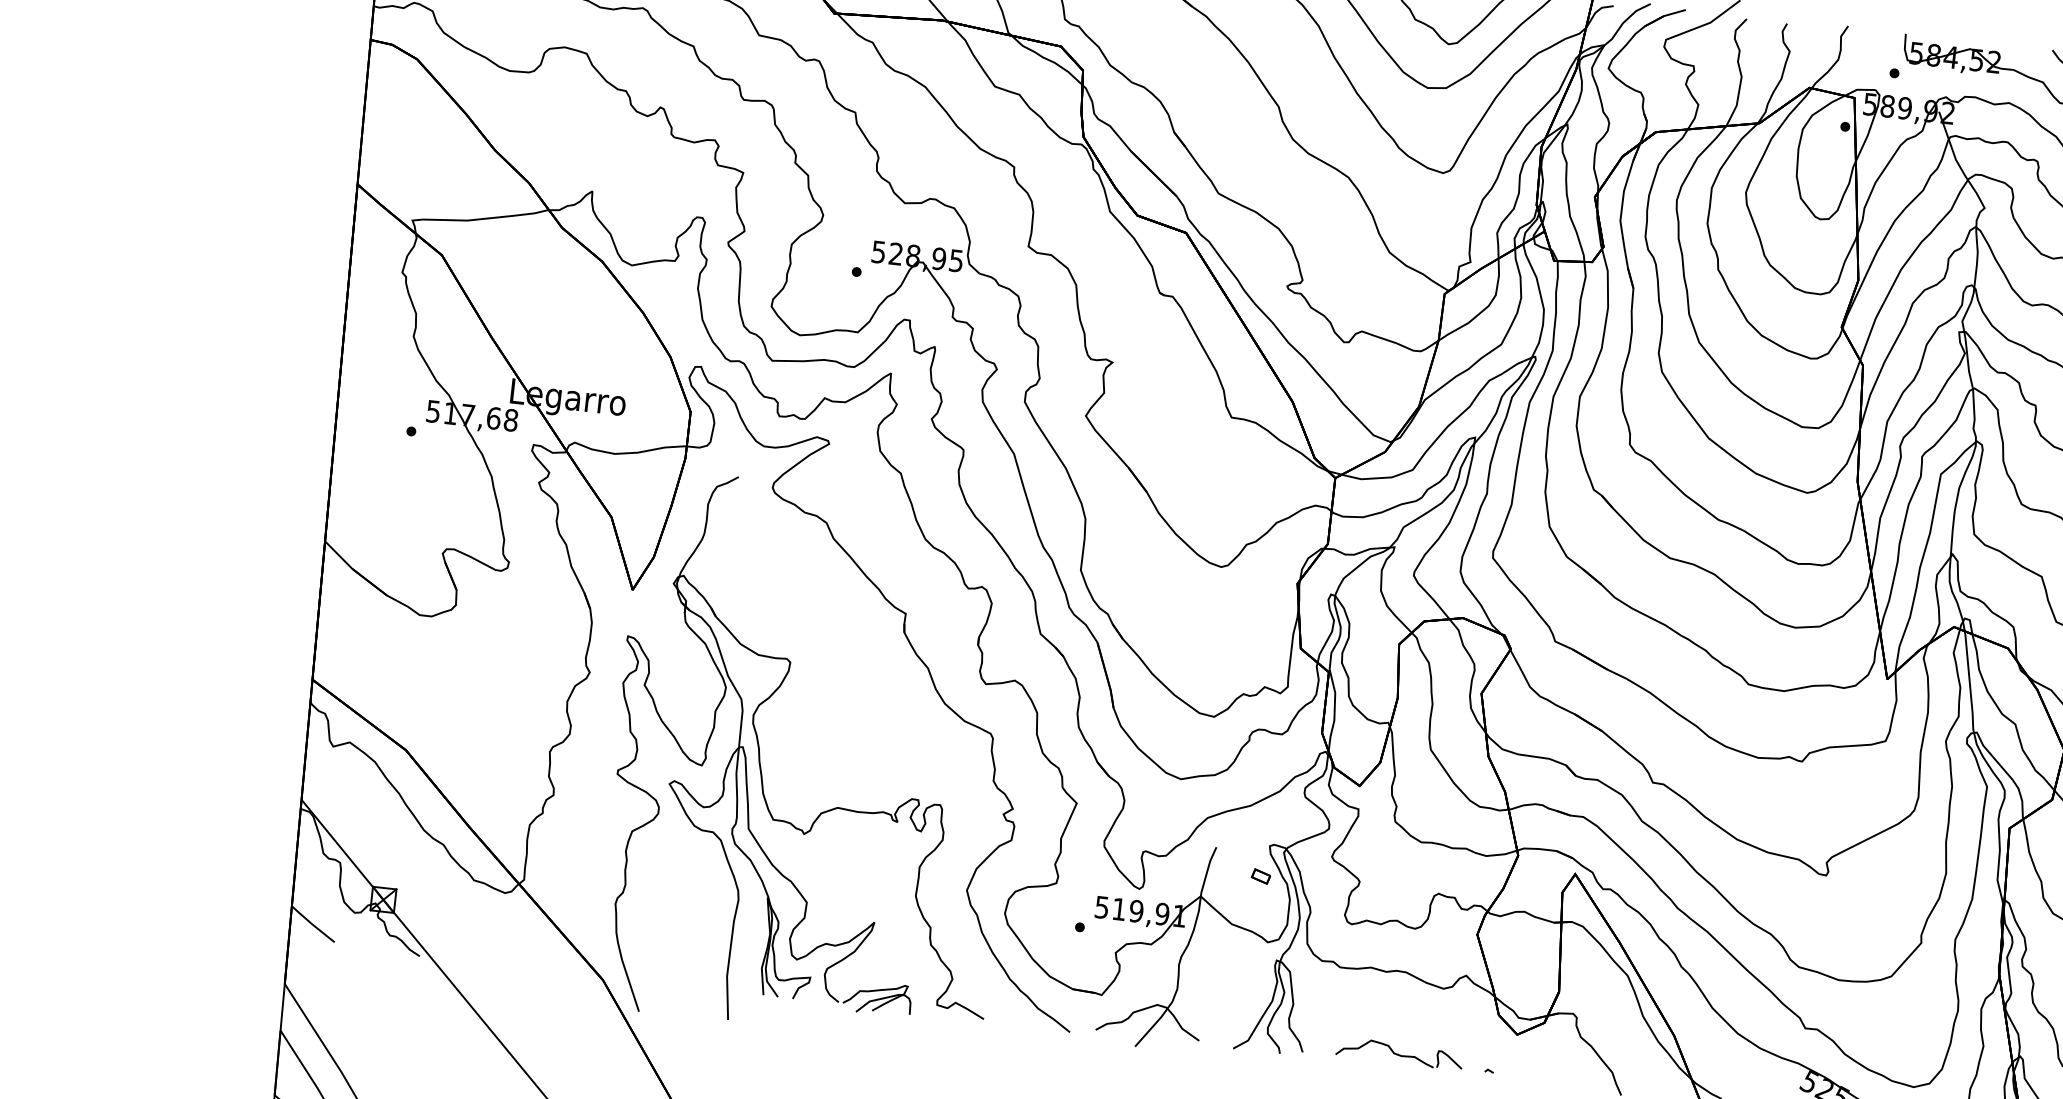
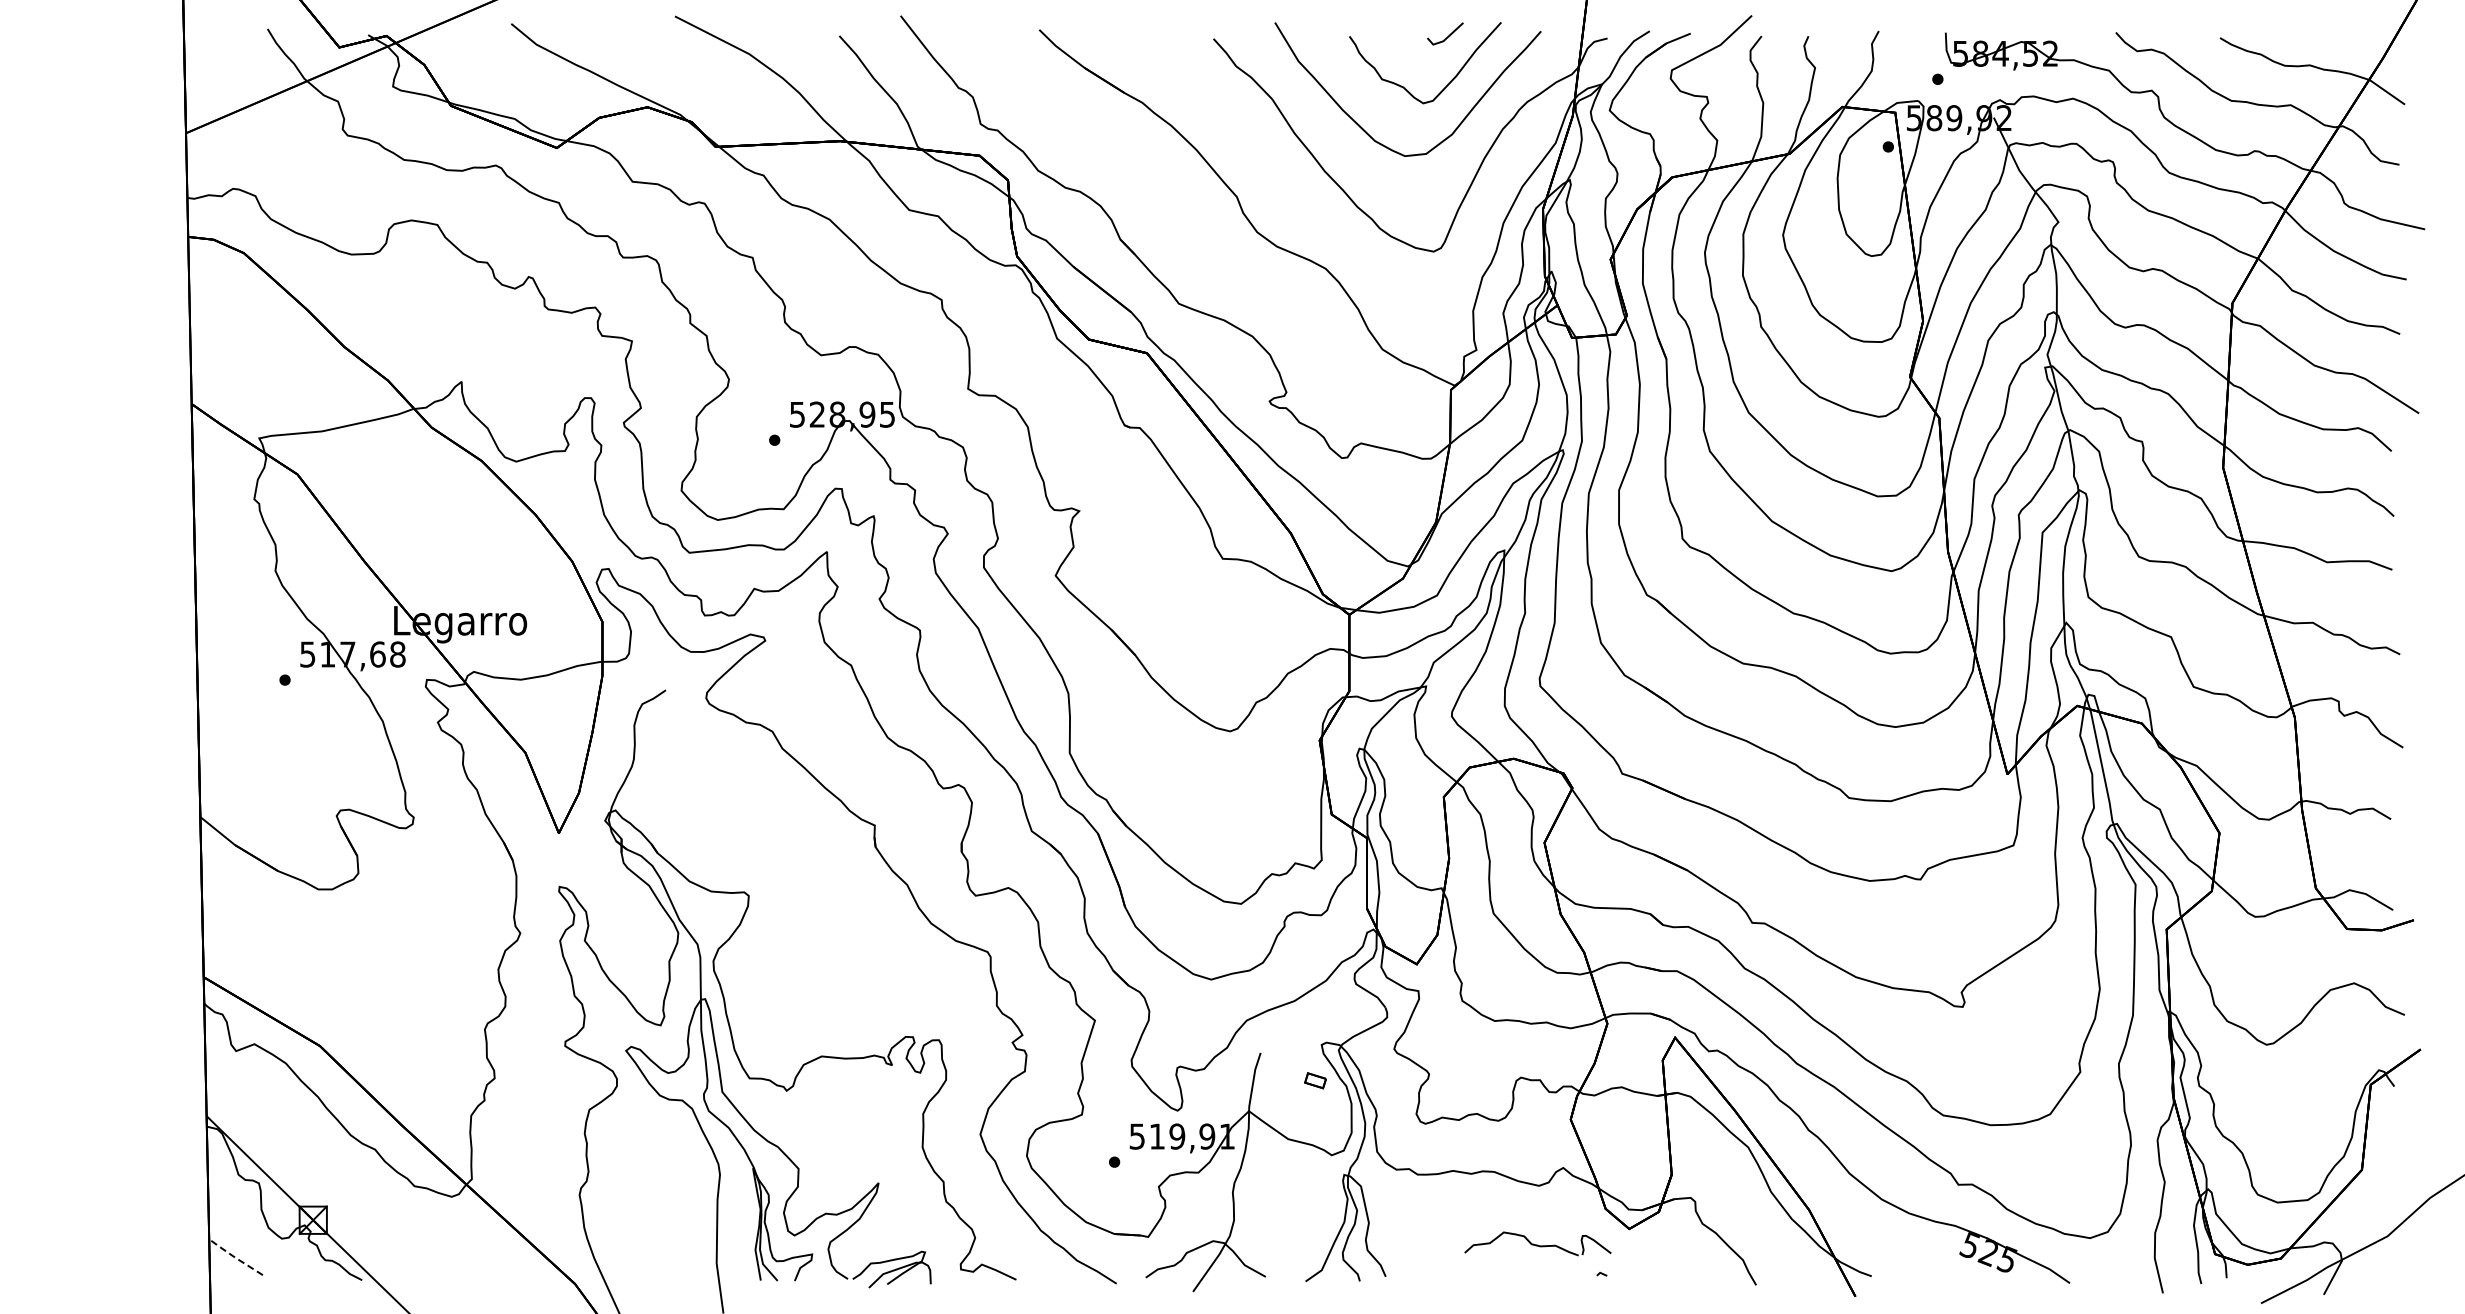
line: (311, 924) -> (234, 1257), solid -> dashed
part: (1399, 1053) -> (1537, 1243), moved

